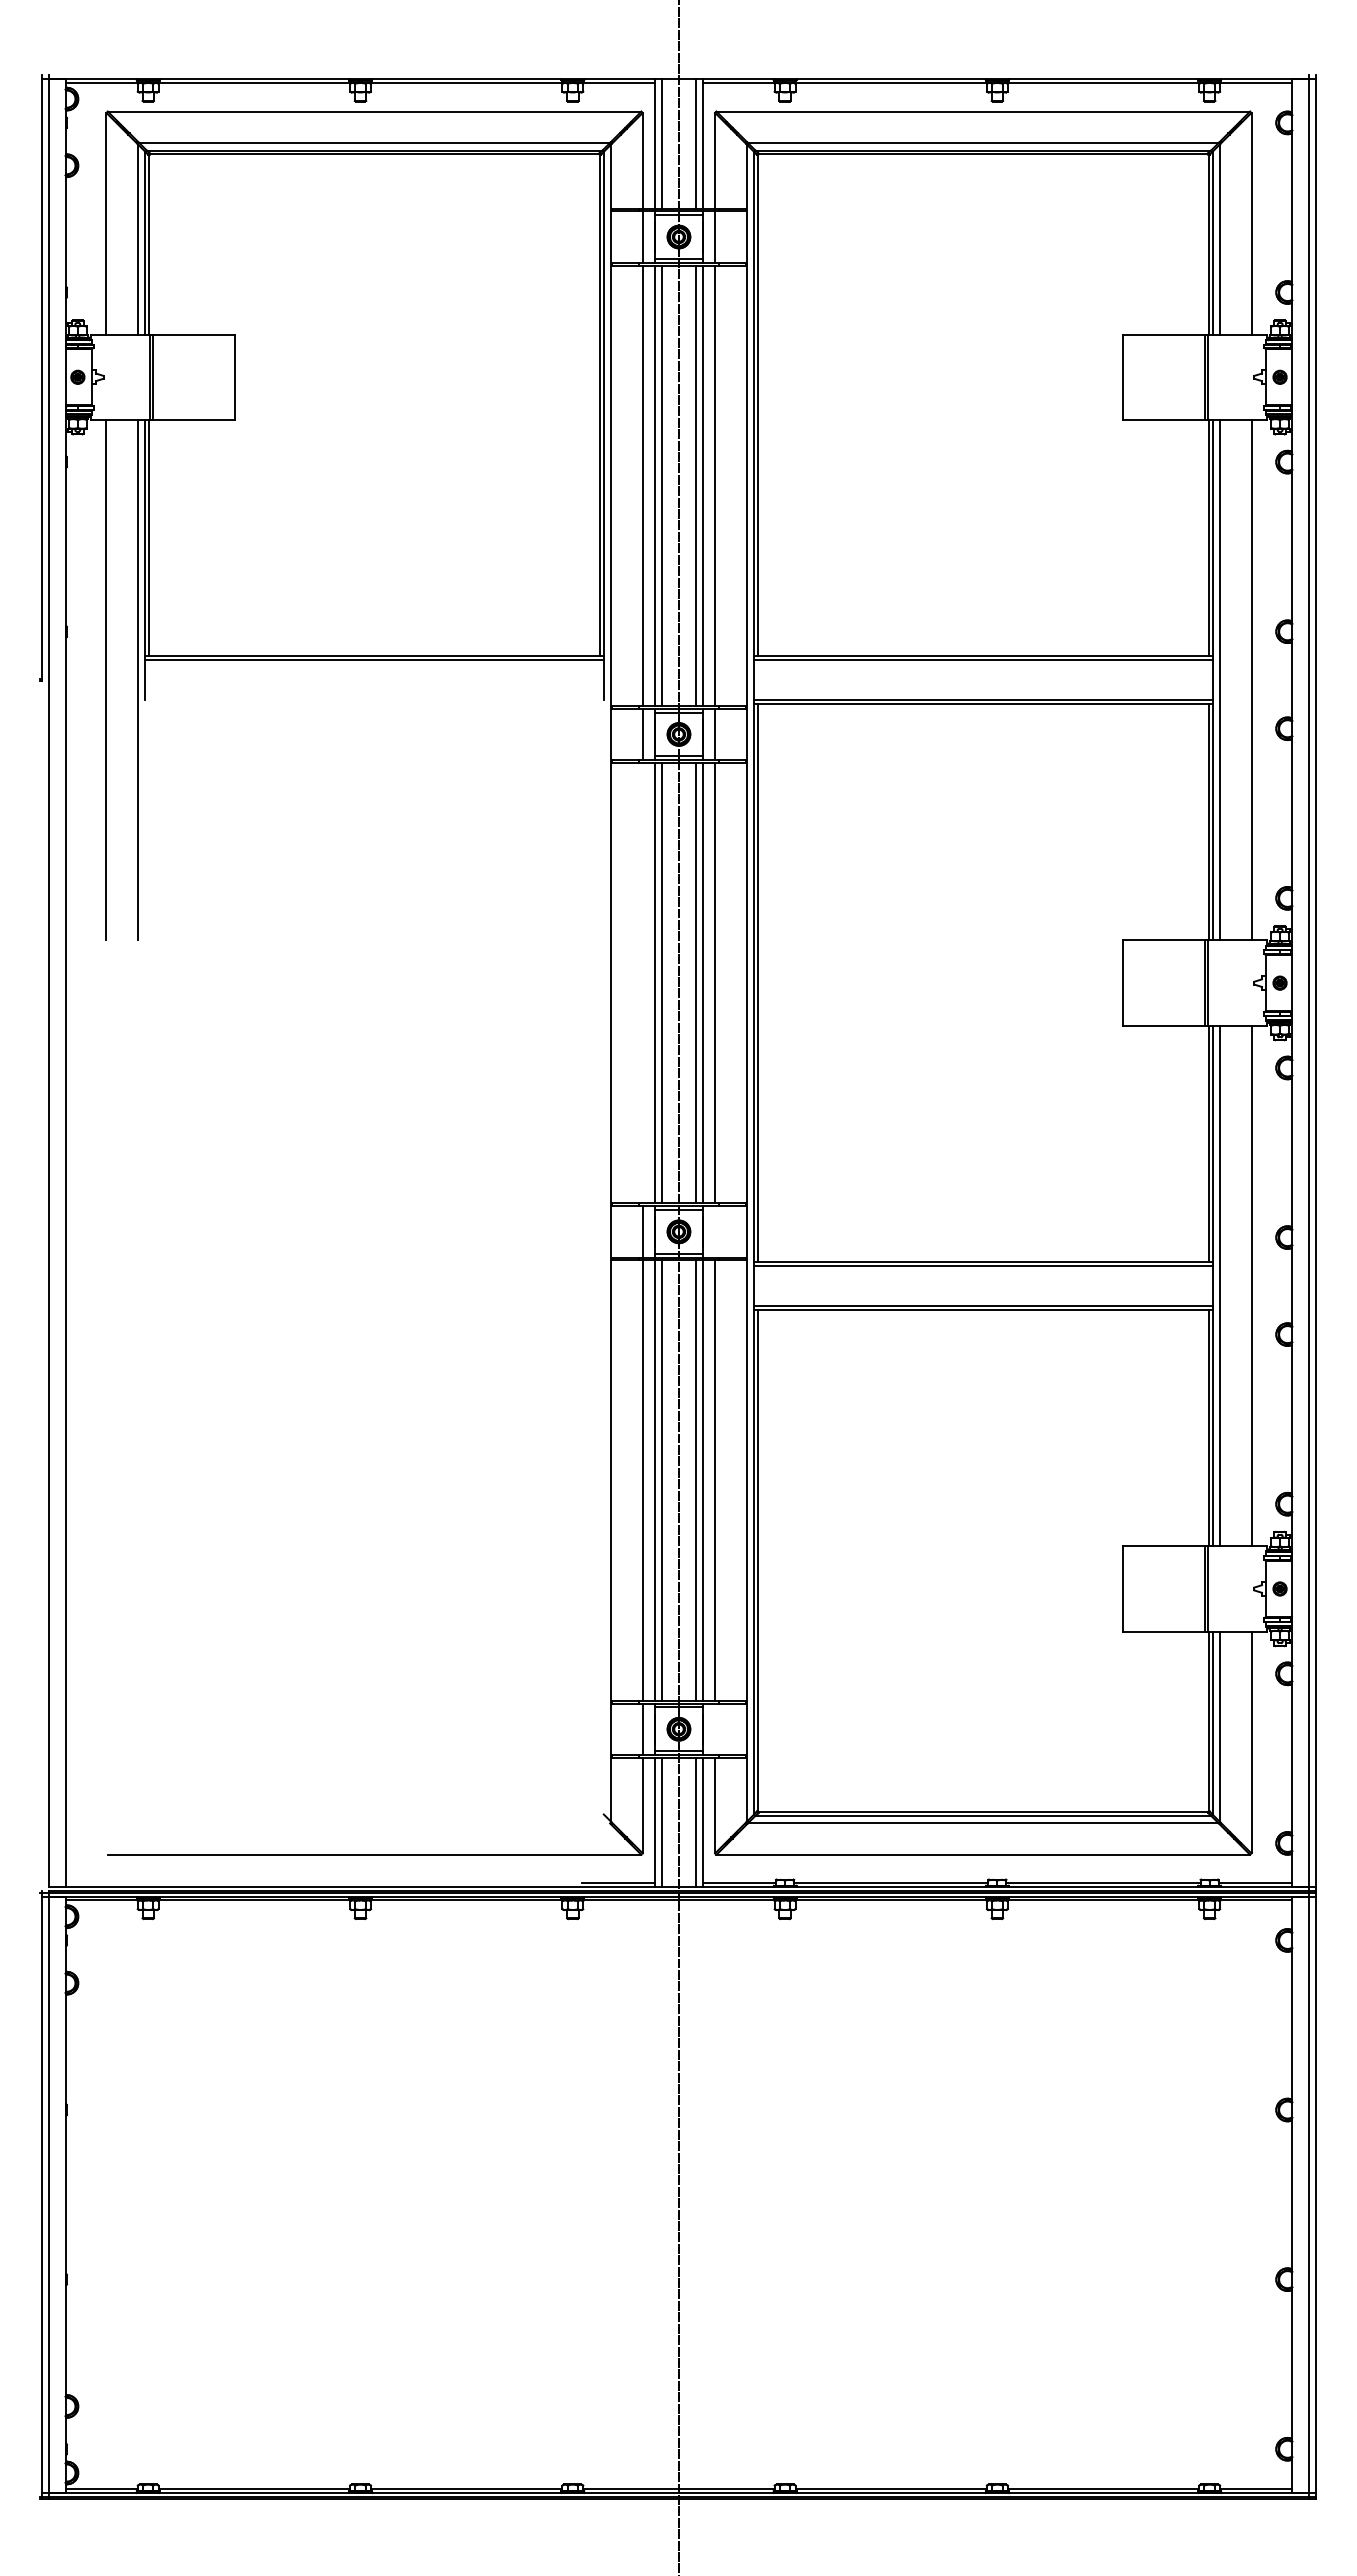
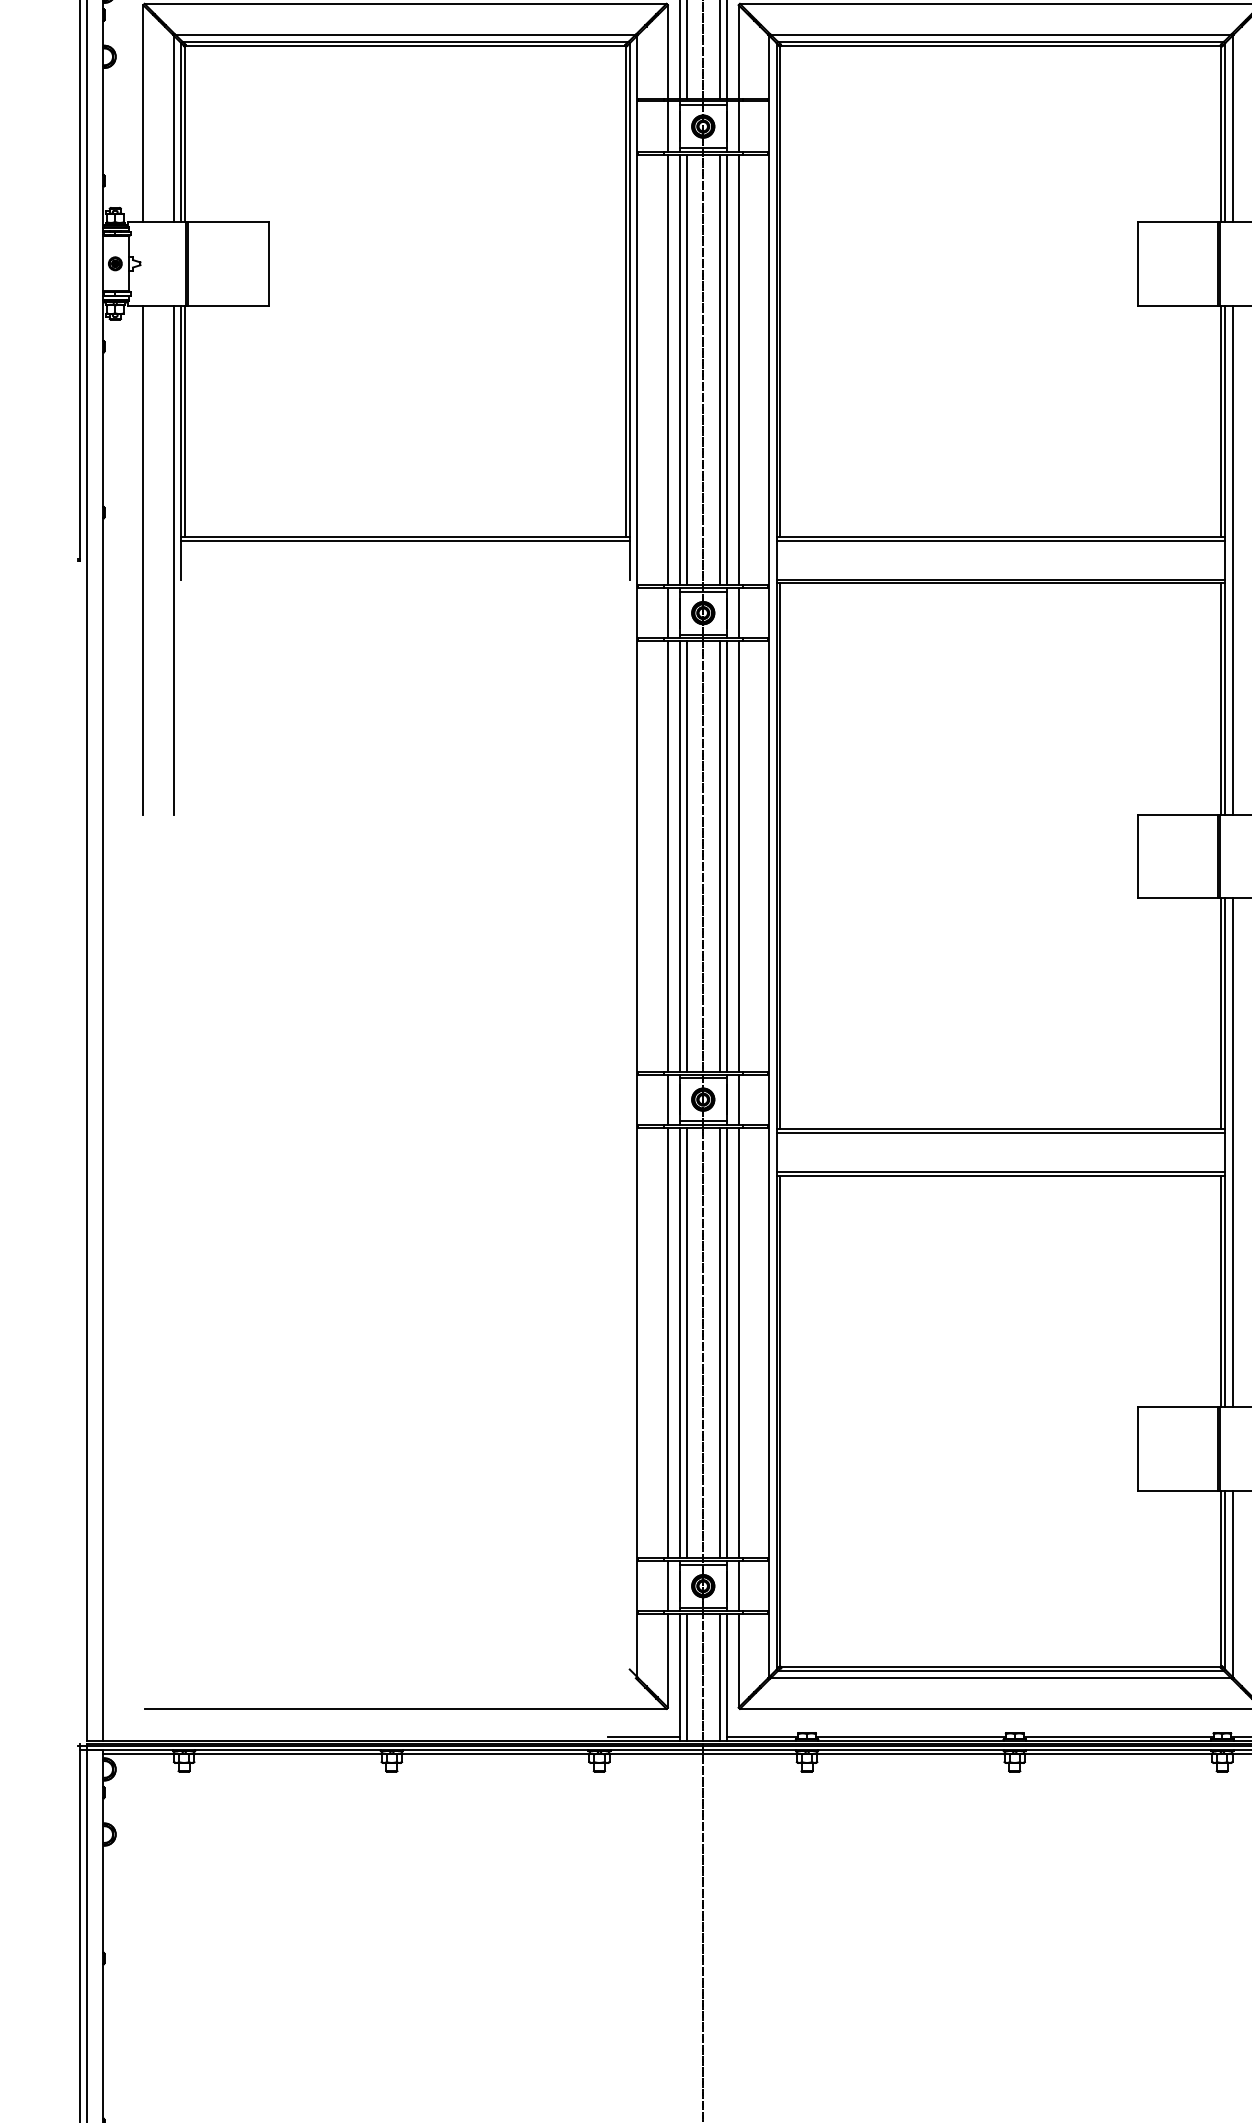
line: (642, 983) -> (667, 856), added
line: (715, 1231) -> (738, 1099), added
line: (715, 1728) -> (738, 1585), added

